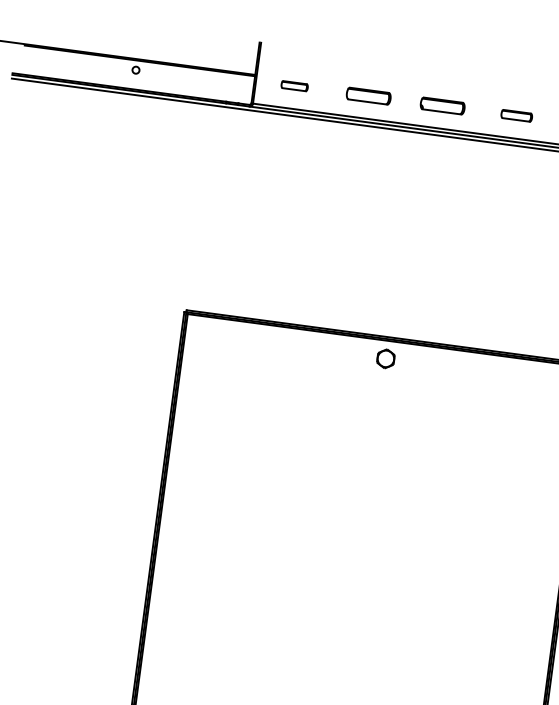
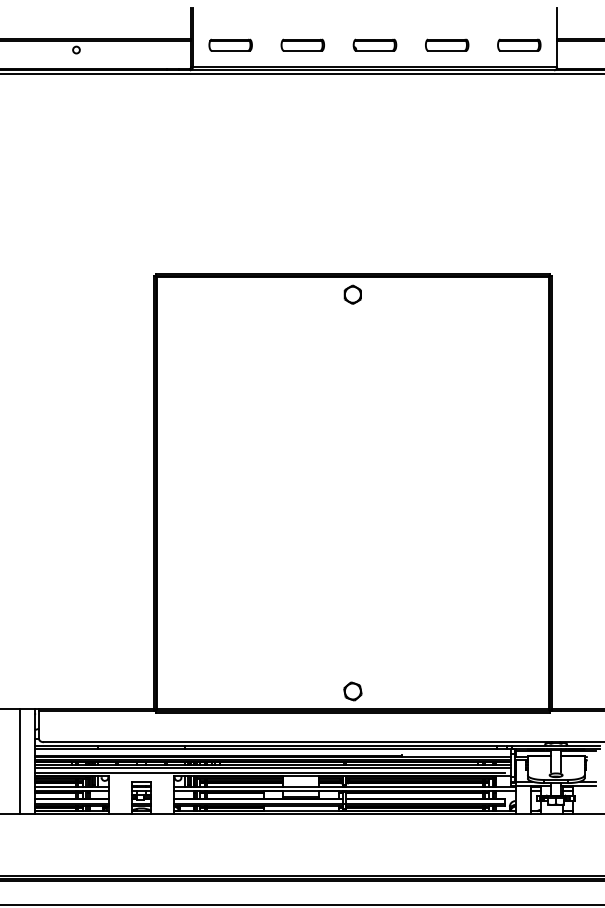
part: (294, 85) -> (230, 44), size x1.67
part: (517, 115) -> (447, 44), size x1.43

